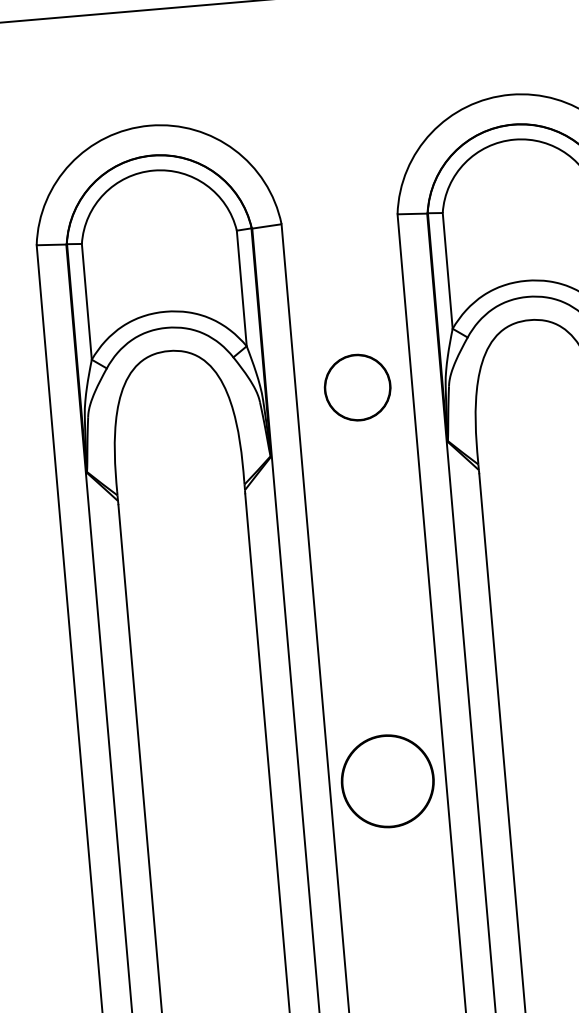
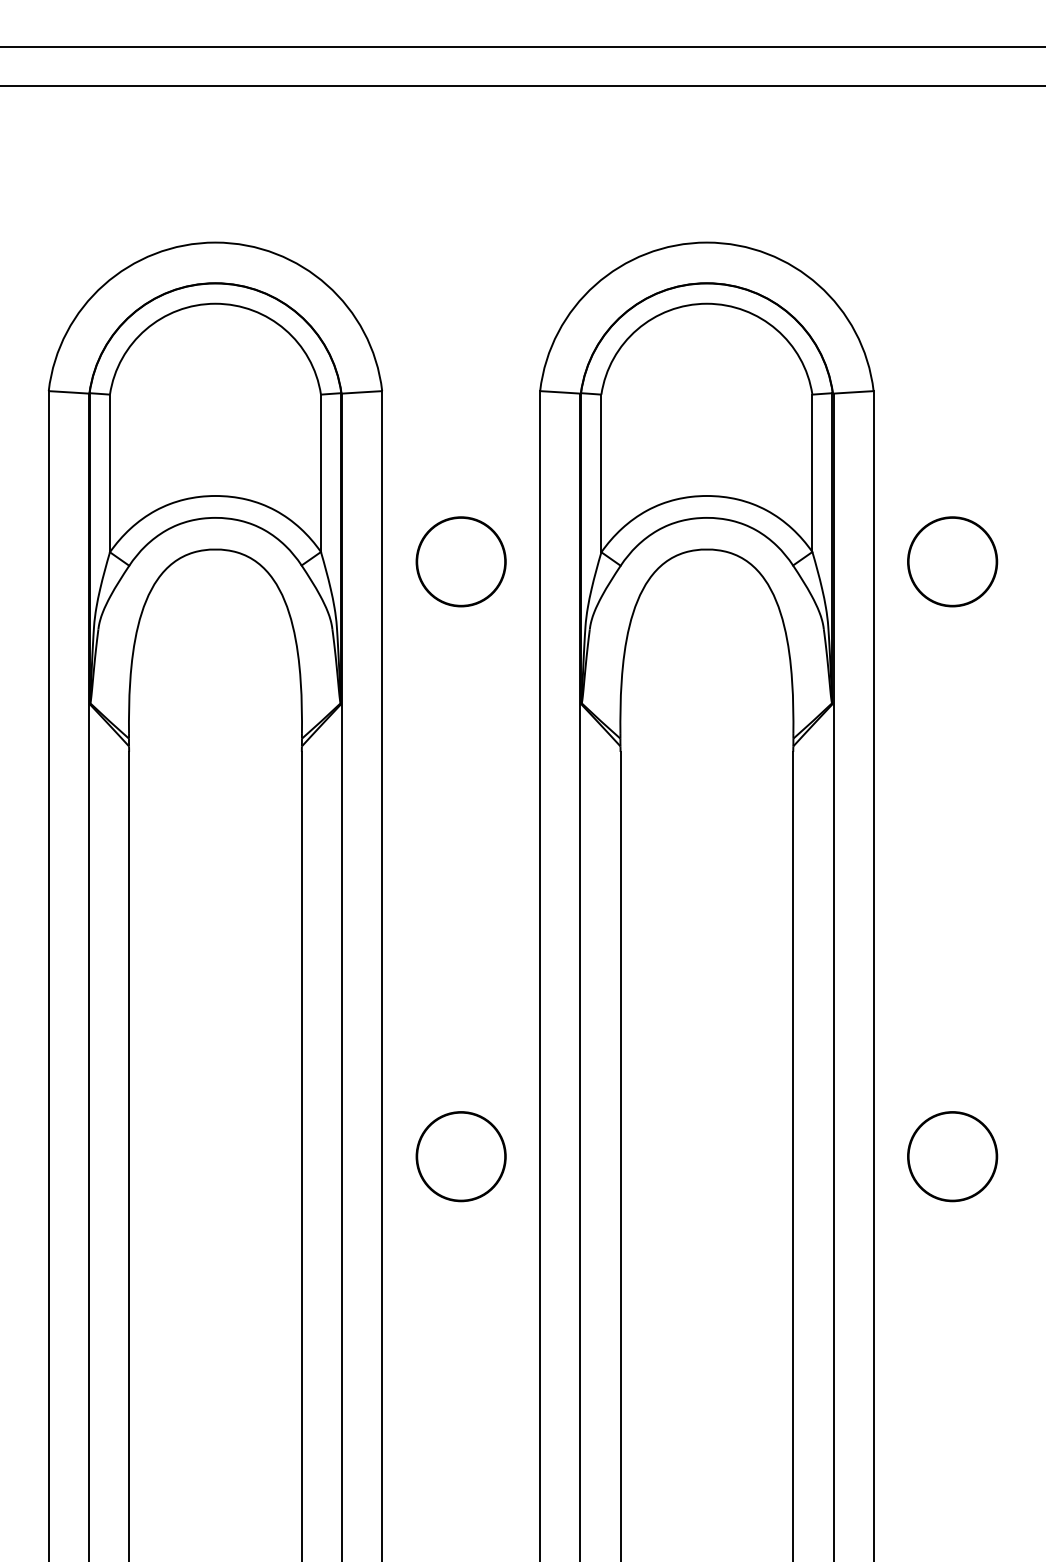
circle: (357, 387) -> (460, 561), moved
circle: (387, 781) -> (460, 1156), size x0.71

